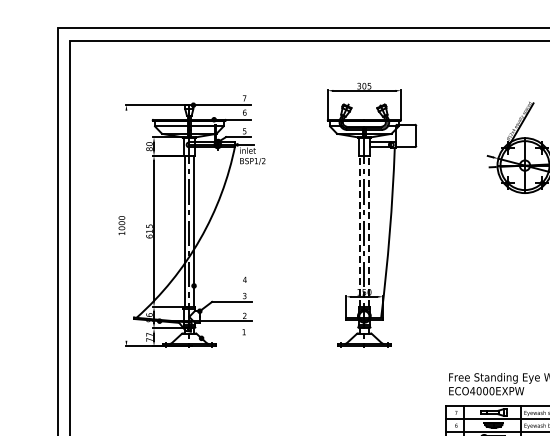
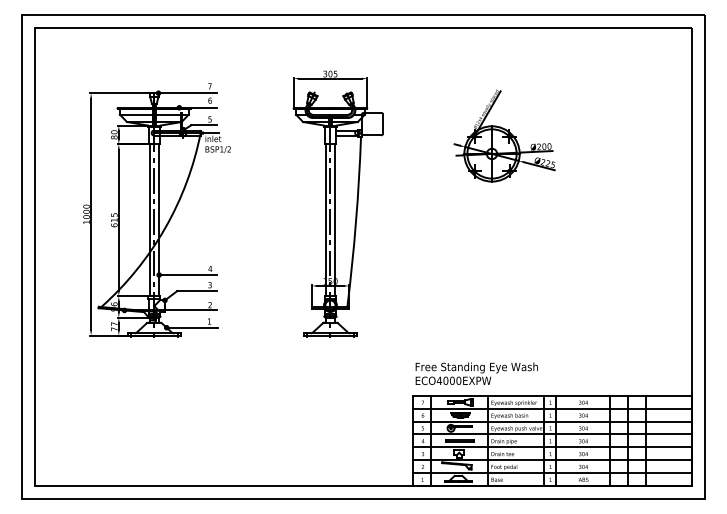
line: (126, 225) -> (91, 214), added
line: (359, 231) -> (325, 220), dashed -> solid
line: (369, 231) -> (335, 220), dashed -> solid
line: (223, 285) -> (188, 274), added
line: (226, 338) -> (191, 327), added

